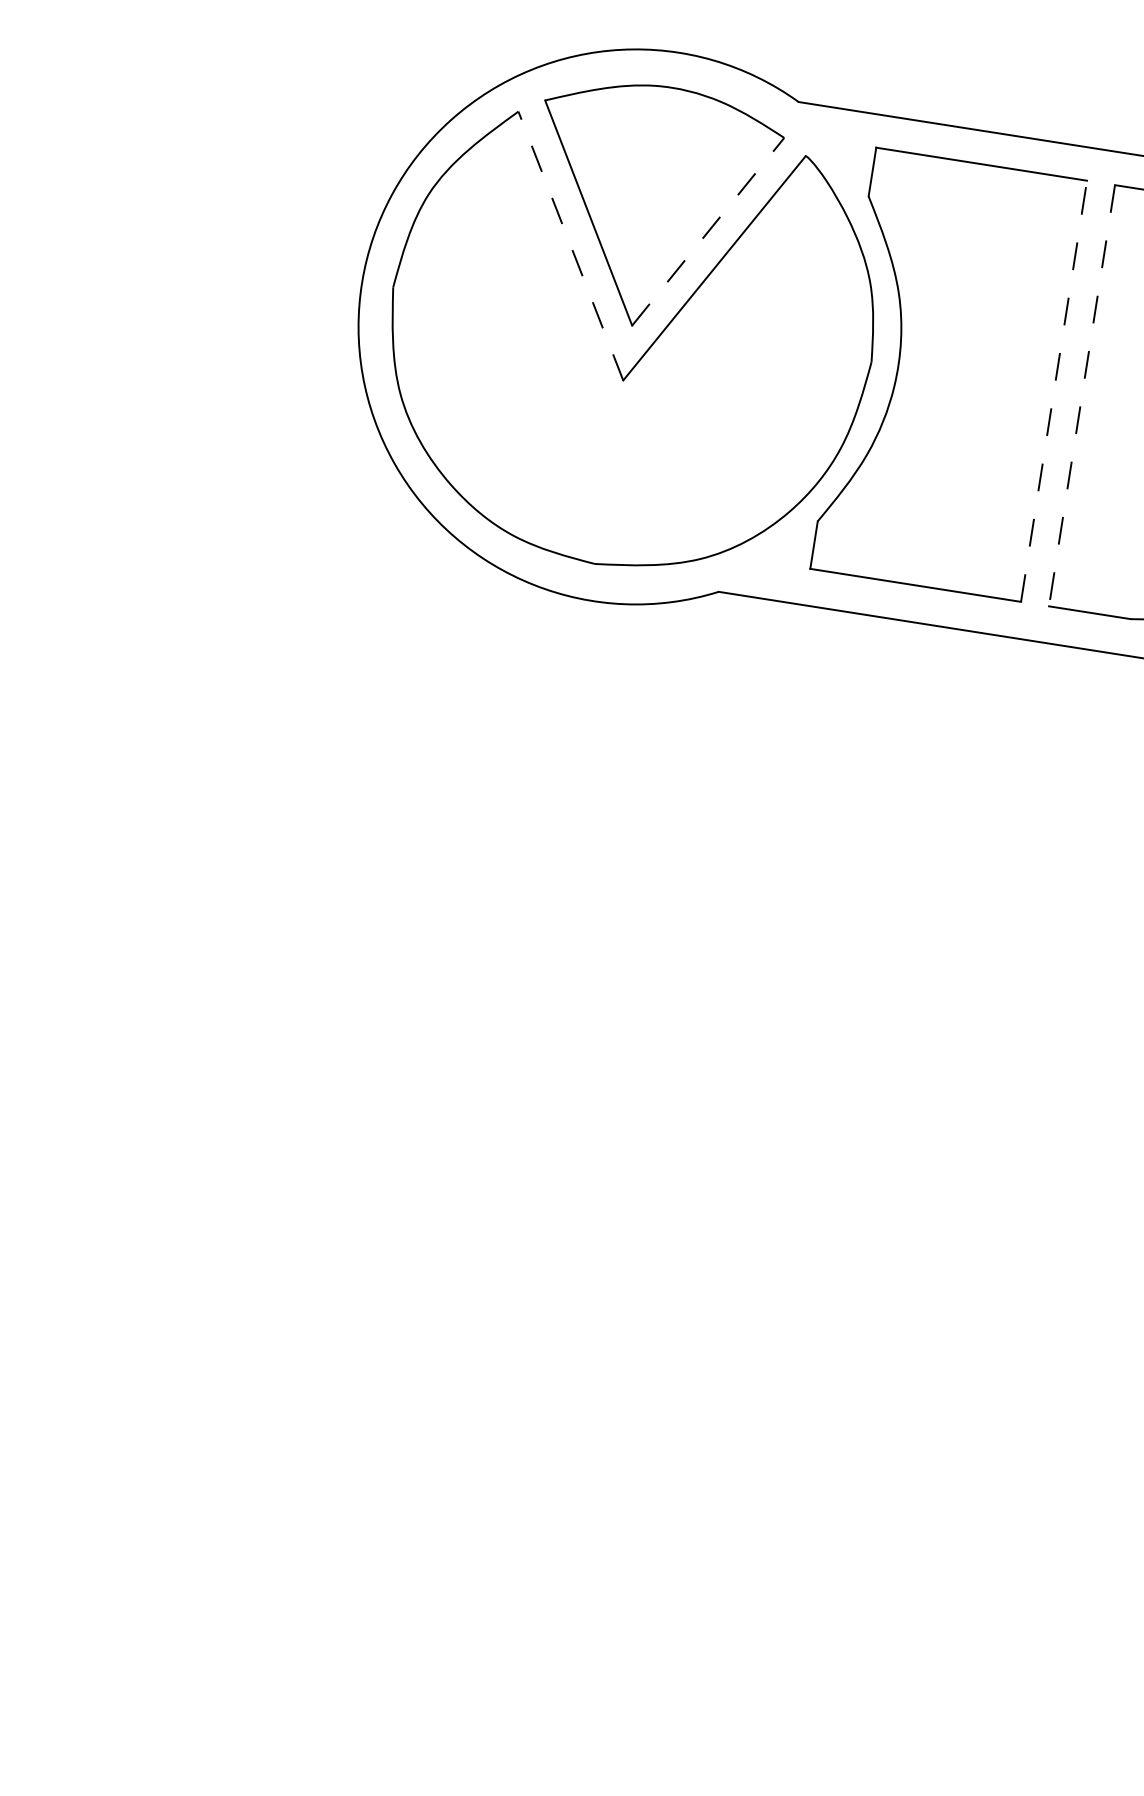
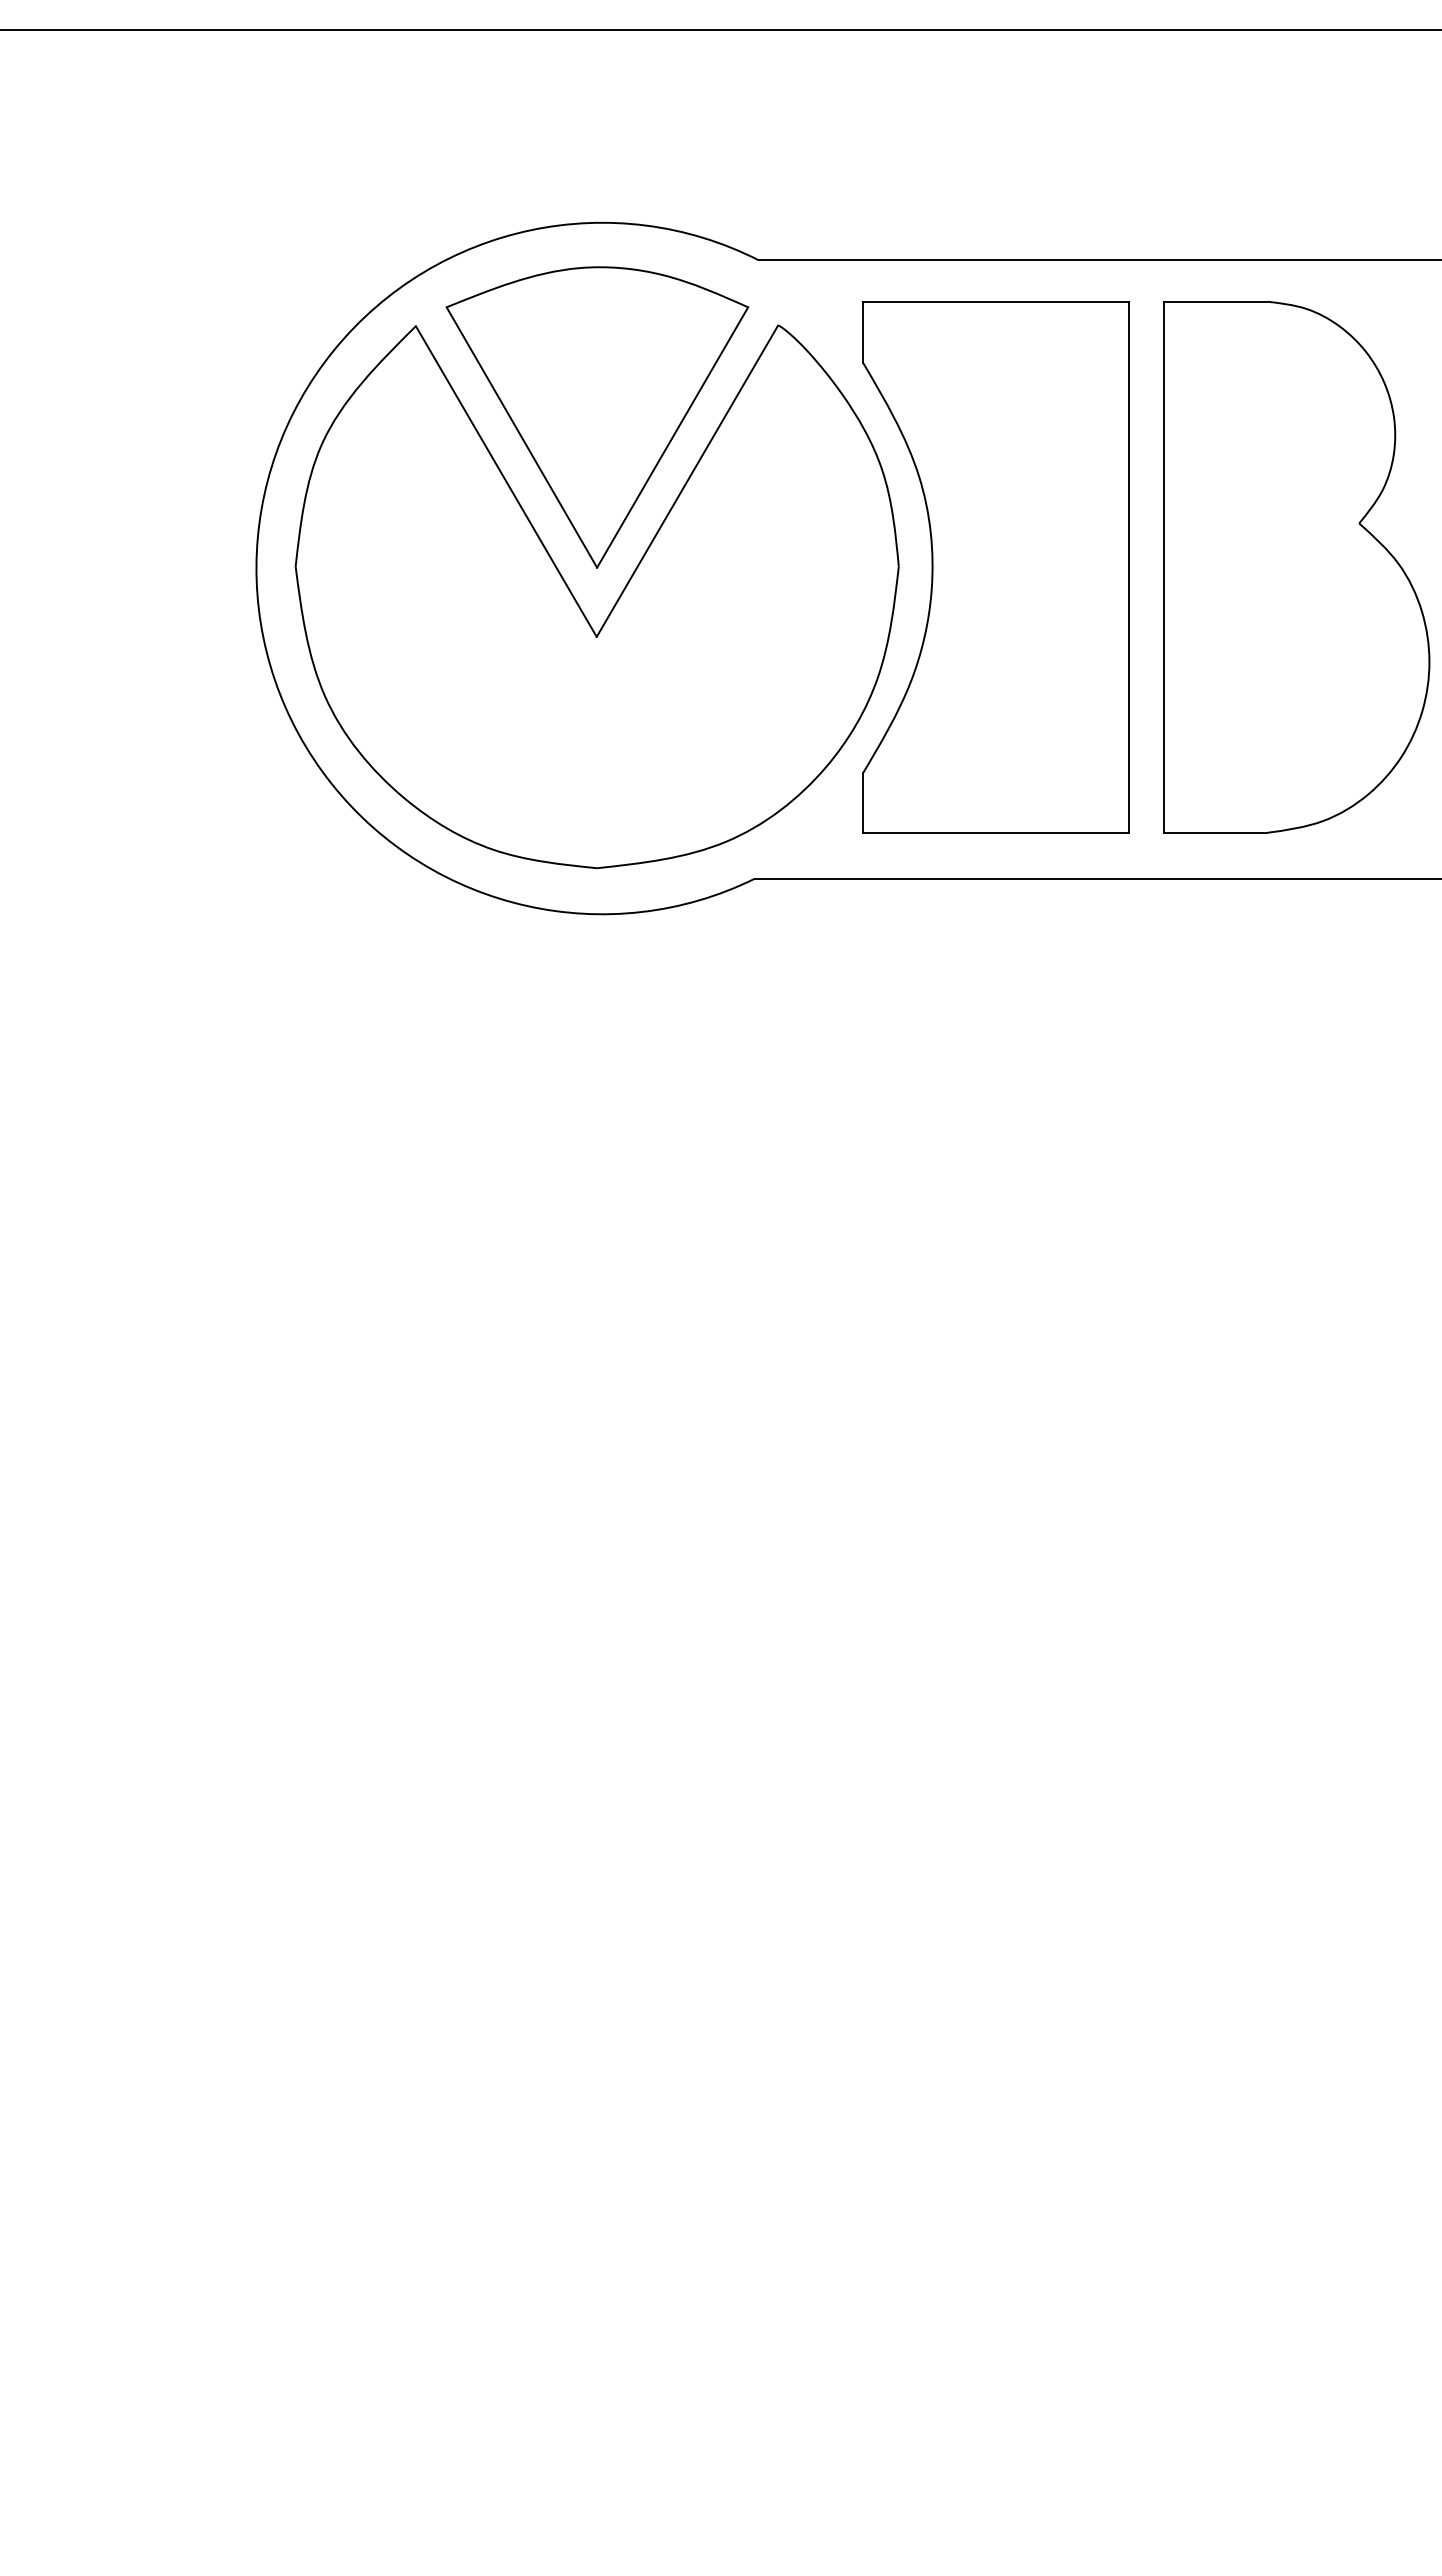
line: (708, 231) -> (672, 437), dashed -> solid
line: (571, 246) -> (506, 481), dashed -> solid
line: (1054, 391) -> (1129, 567), dashed -> solid
line: (1082, 395) -> (1164, 567), dashed -> solid

